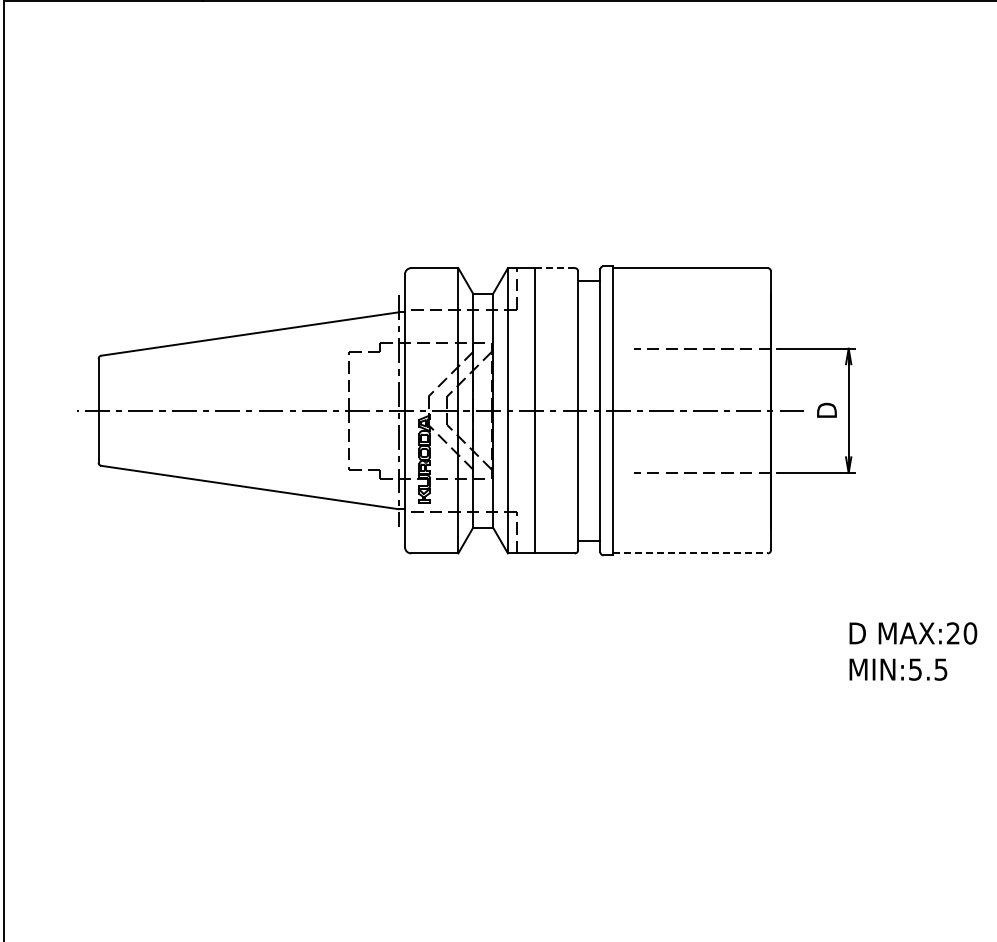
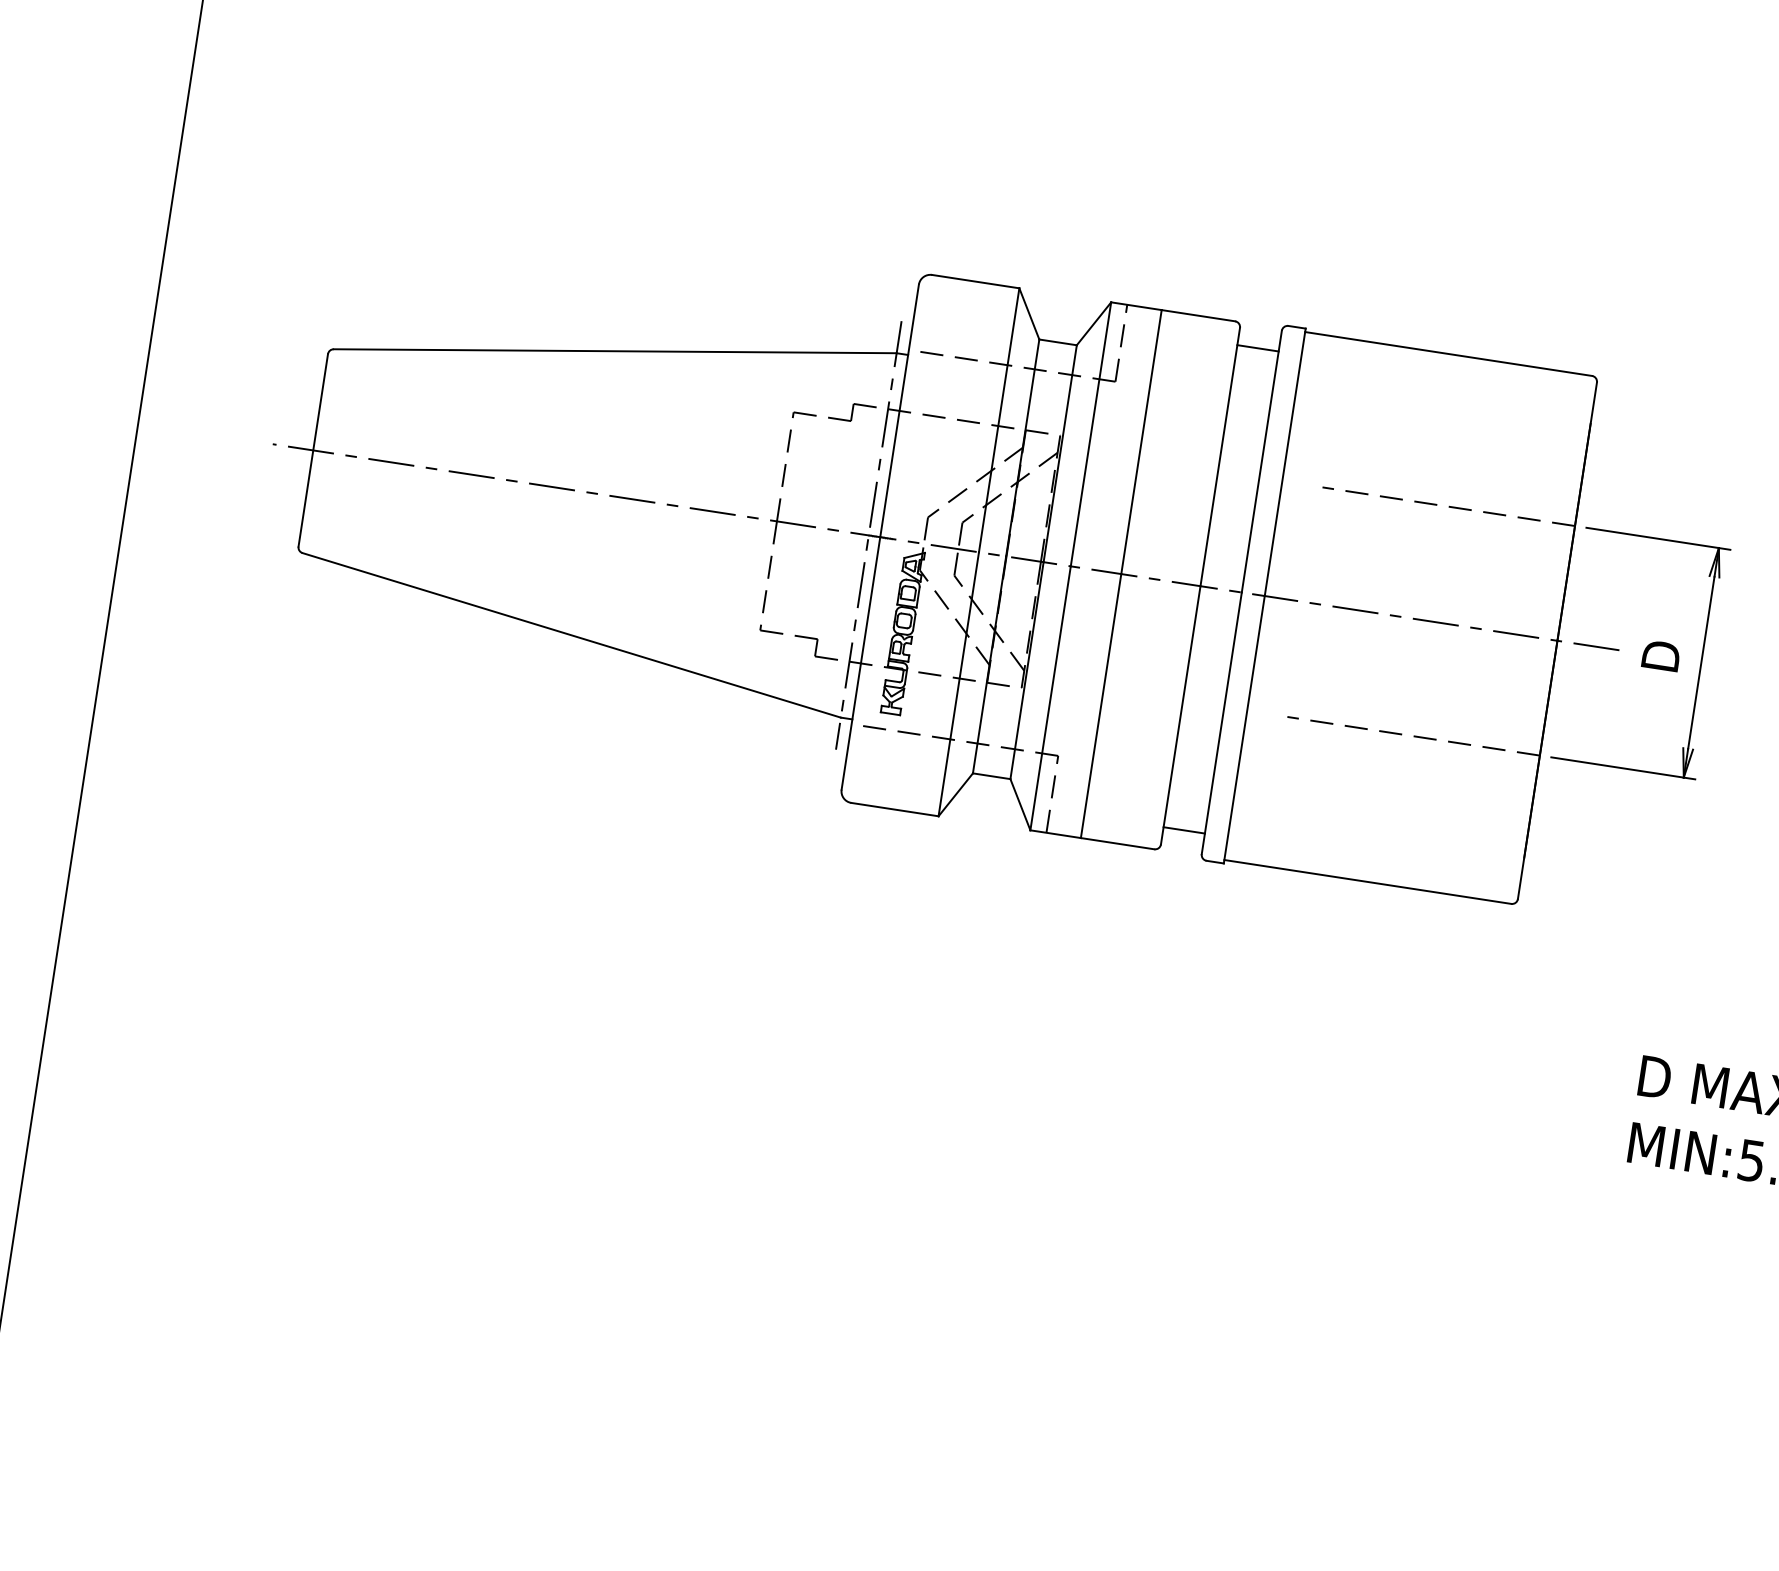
line: (555, 268) -> (1199, 316), dashed -> solid
line: (690, 553) -> (1368, 882), dashed -> solid

